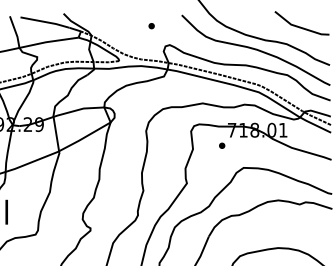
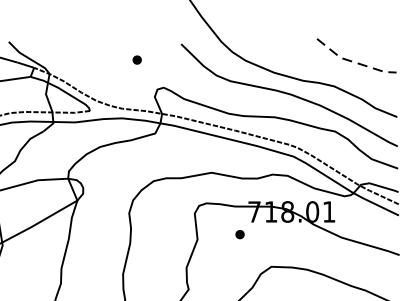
line: (300, 27) -> (354, 62), solid -> dashed

